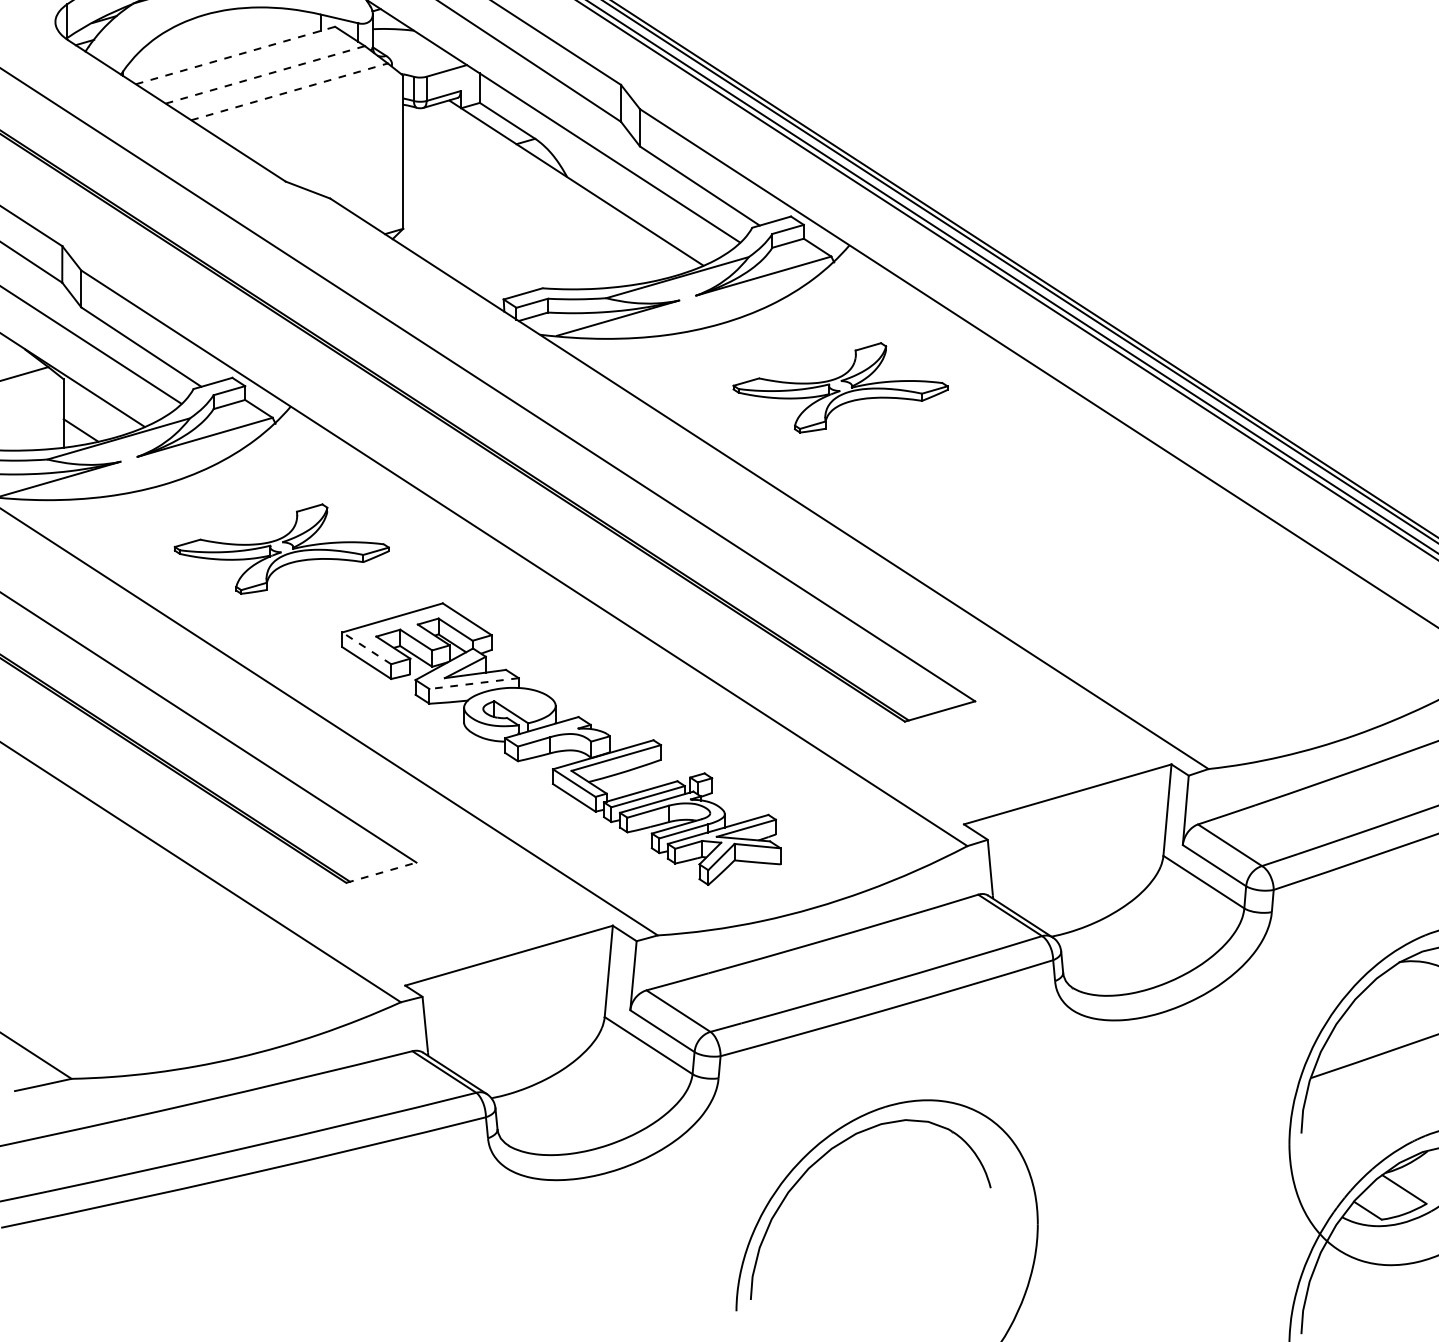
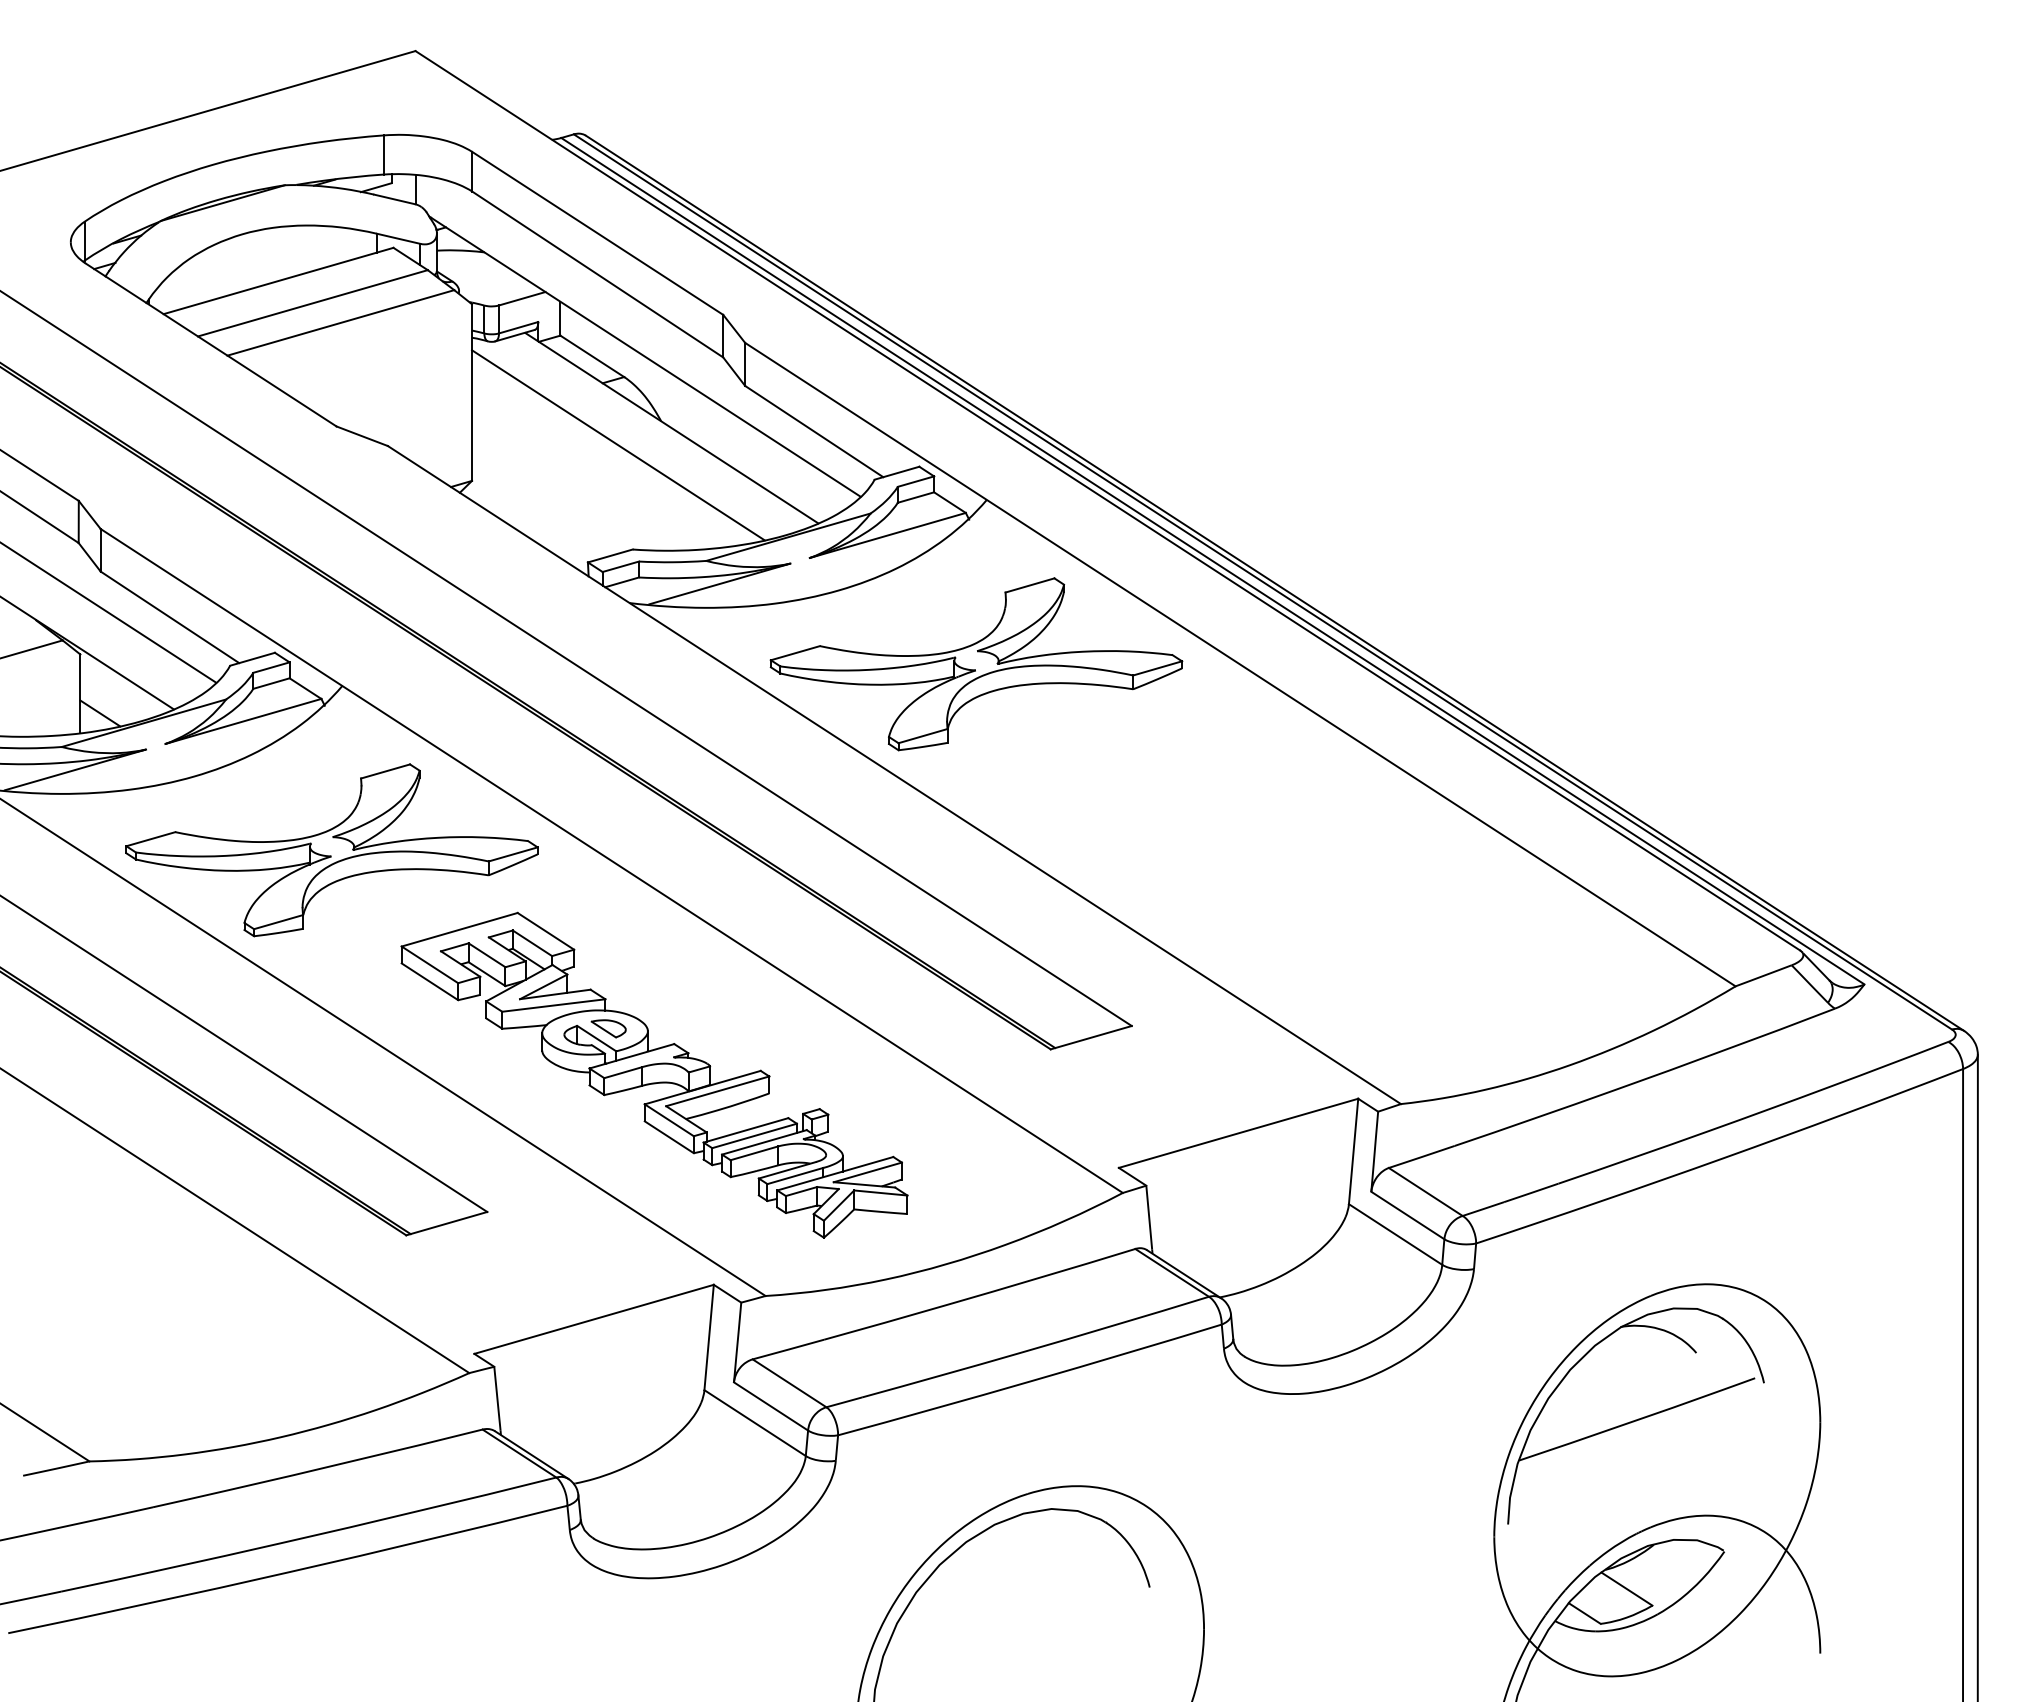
line: (235, 55) -> (278, 281), dashed -> solid
line: (264, 75) -> (312, 303), dashed -> solid
line: (290, 91) -> (341, 322), dashed -> solid
line: (530, 198) -> (618, 445), added
part: (840, 387) -> (976, 664), size x1.67
part: (281, 549) -> (331, 850), size x1.67
line: (366, 648) -> (429, 964), dashed -> solid
line: (473, 683) -> (553, 1005), dashed -> solid
part: (521, 703) -> (608, 1028), added
line: (381, 872) -> (447, 1223), dashed -> solid

